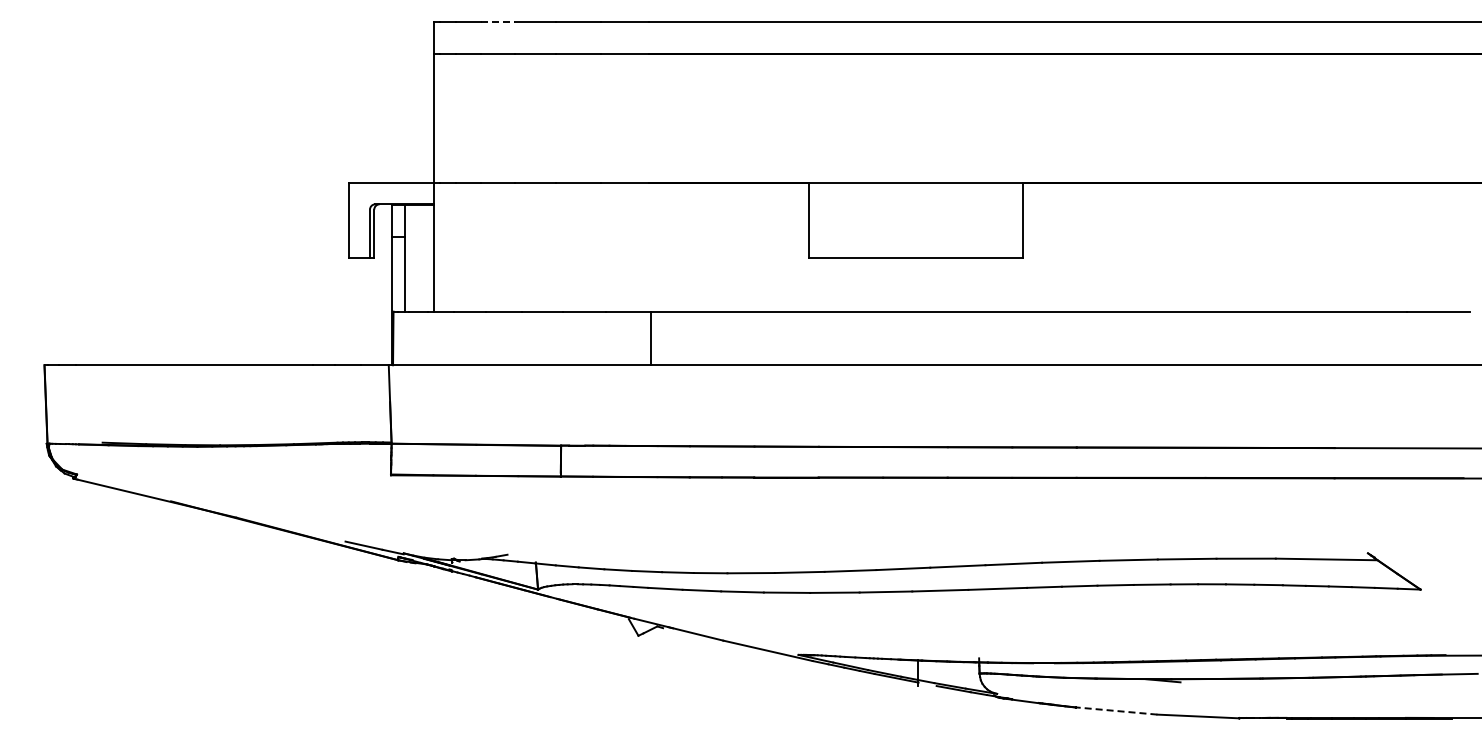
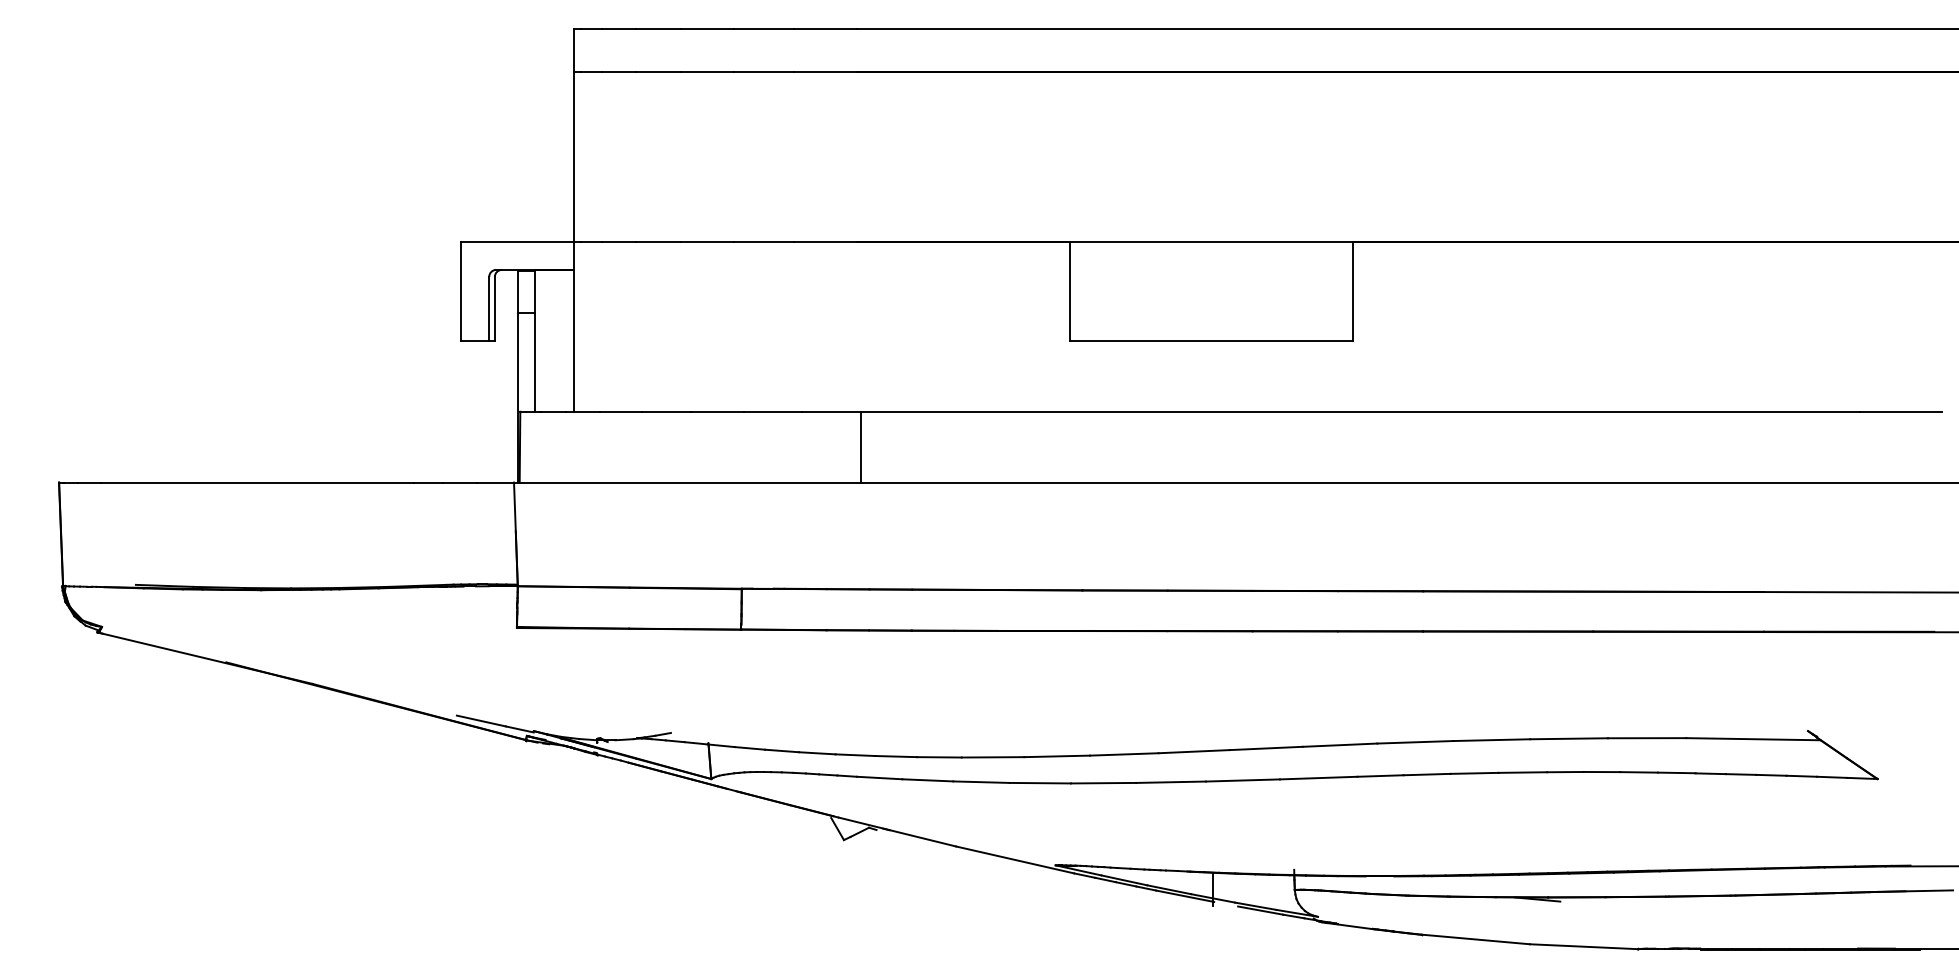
line: (497, 22) -> (657, 29), dashed -> solid
line: (1116, 711) -> (1475, 940), dashed -> solid

